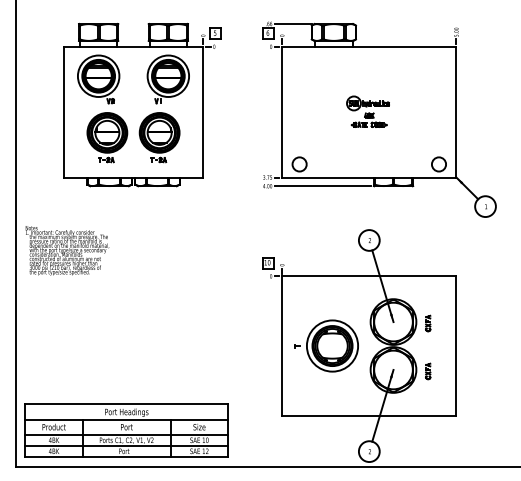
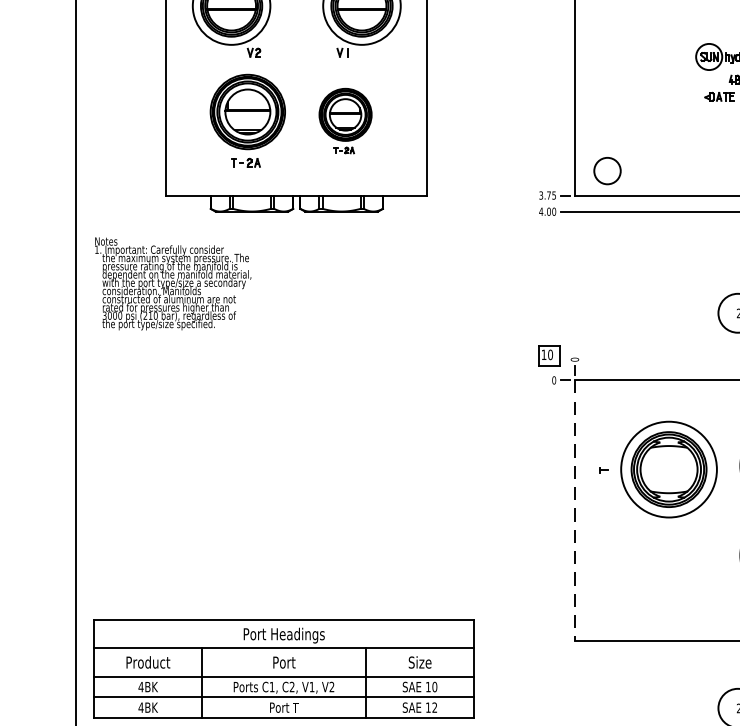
part: (159, 137) -> (345, 120), size x0.7
text: (67, 250) -> (173, 283), moved
part: (326, 345) -> (657, 468), moved
line: (282, 346) -> (575, 511), solid -> dashed

